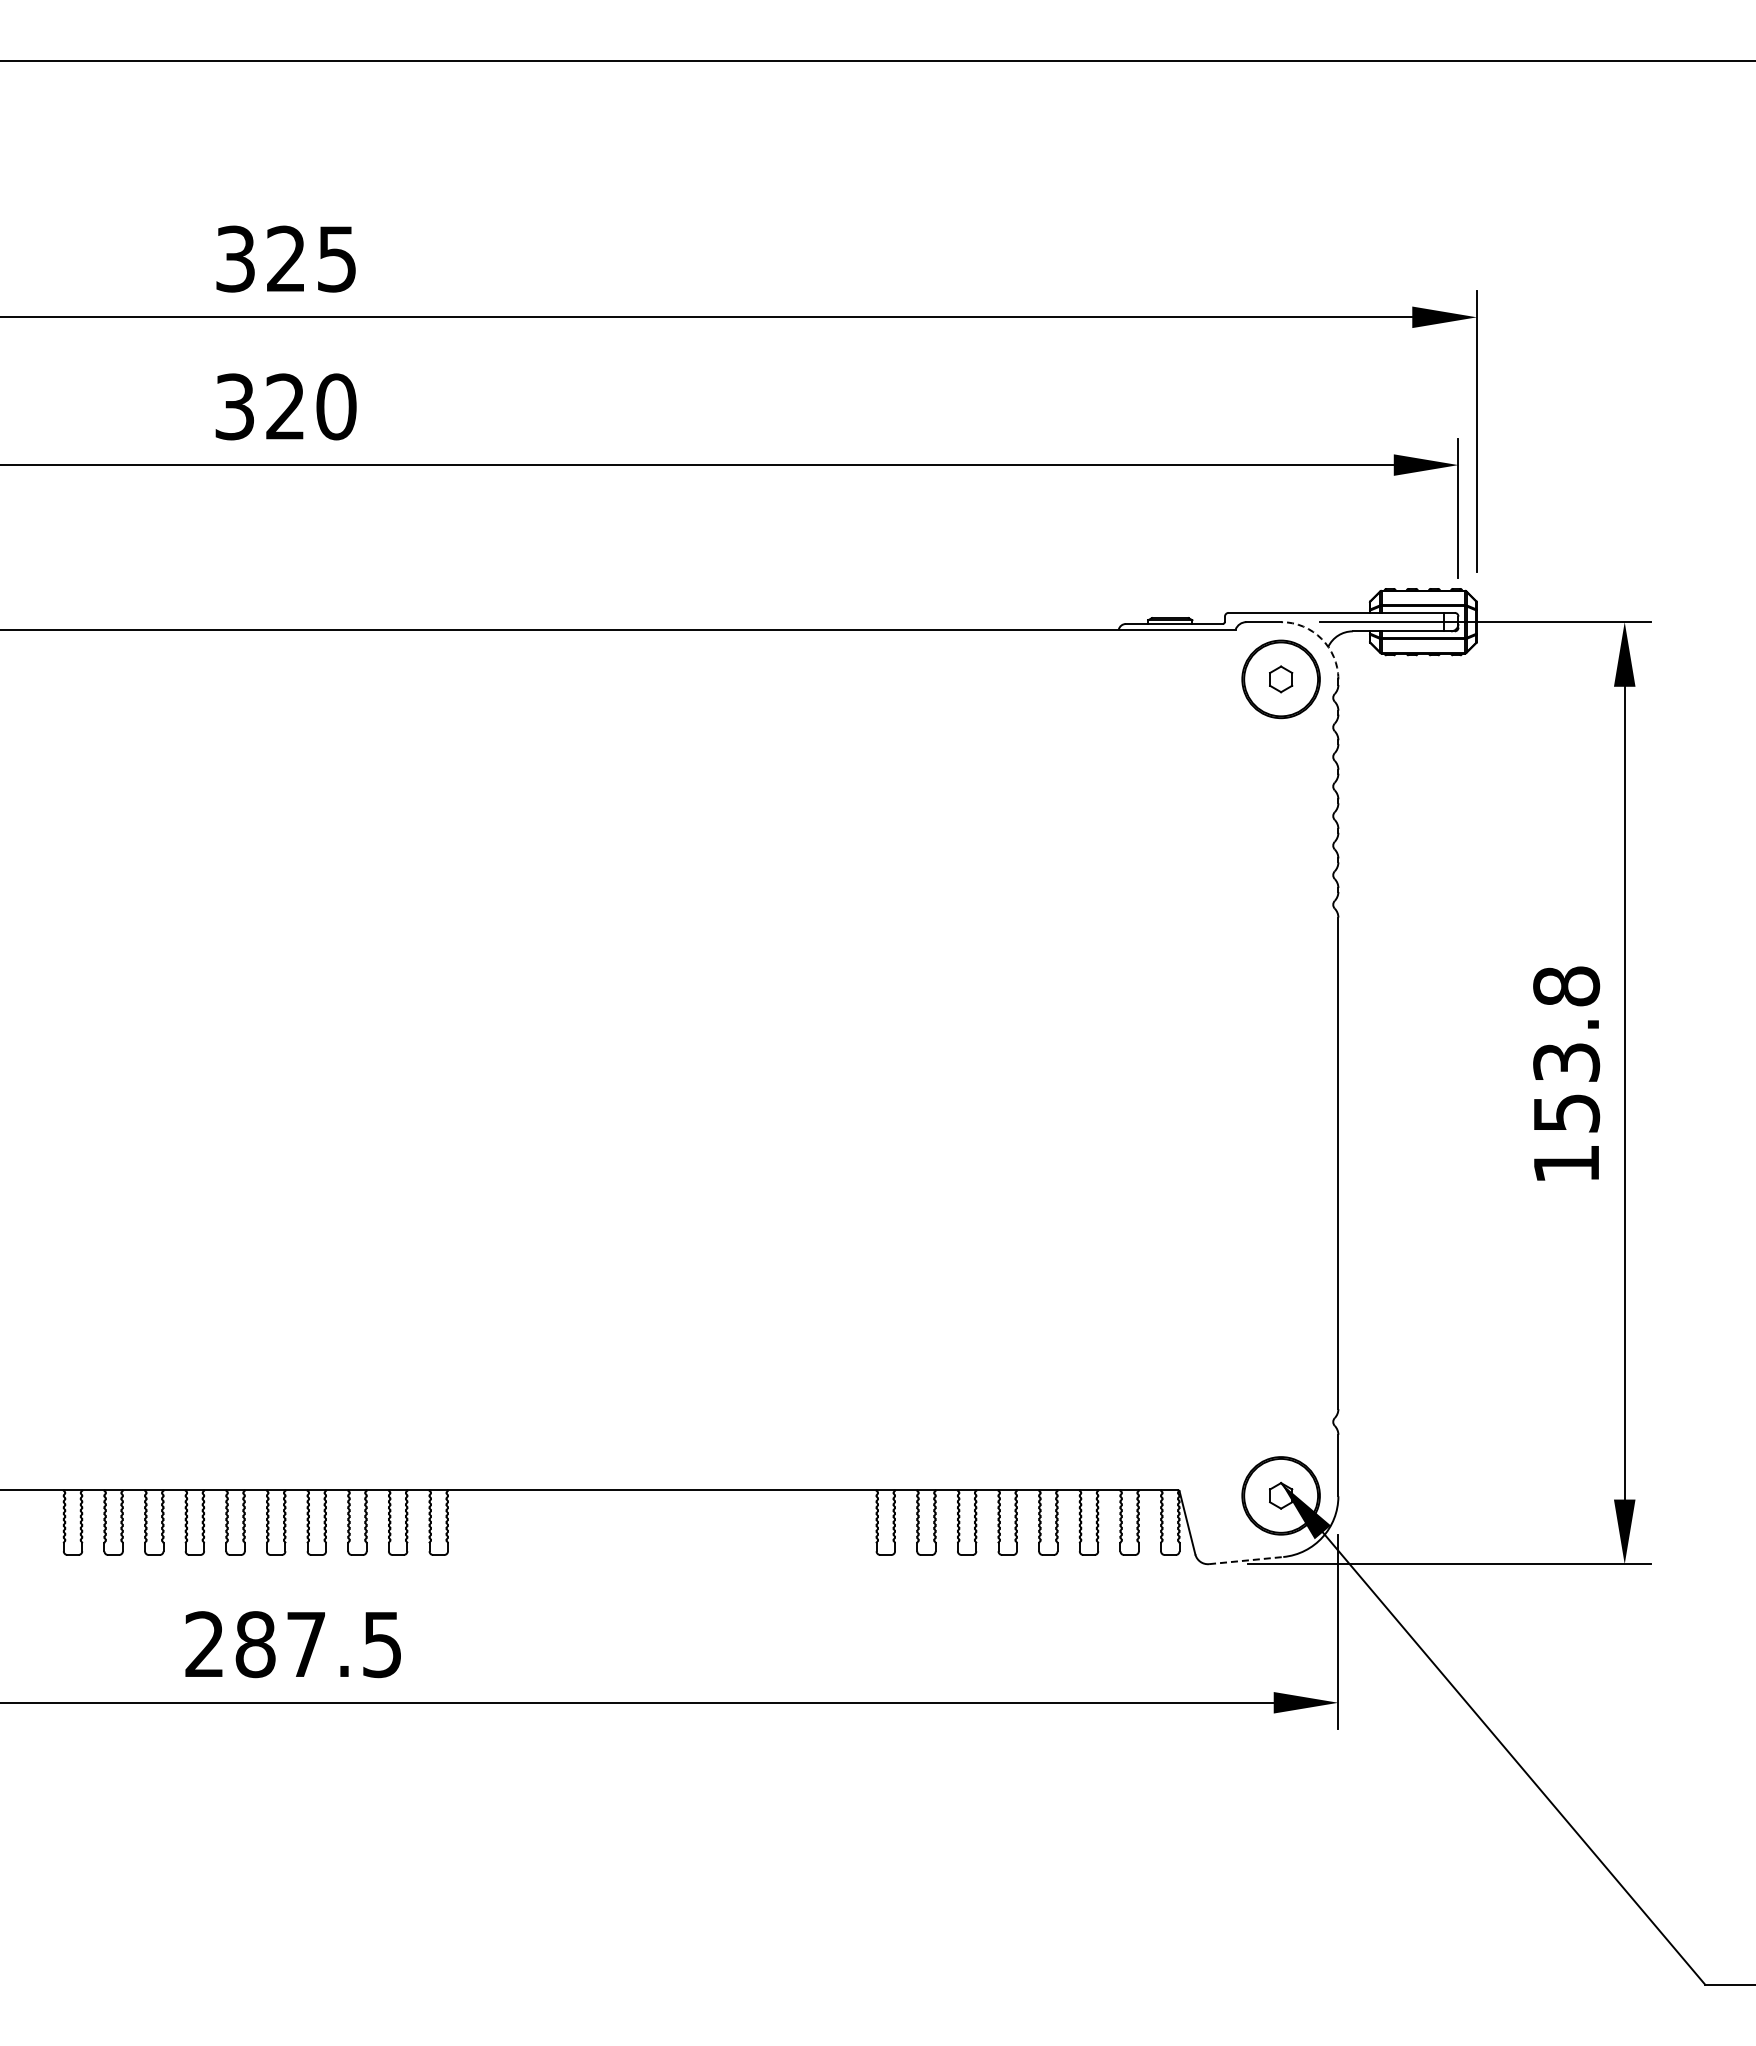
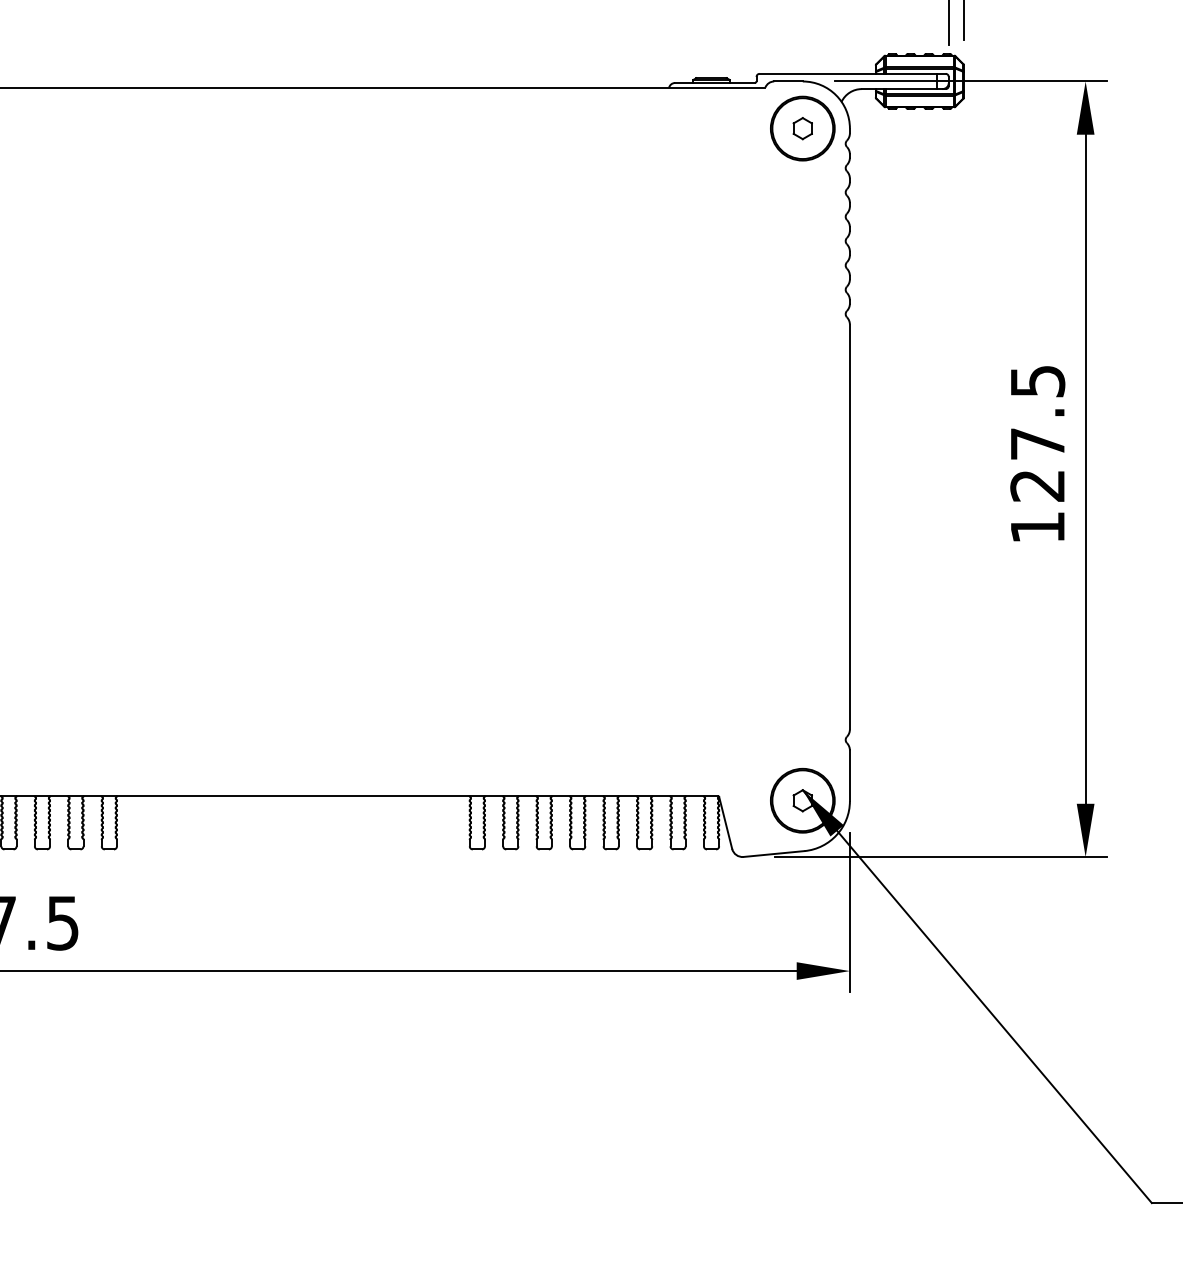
arc: (1321, 638) -> (836, 94), dashed -> solid
text: (1566, 1049) -> (1037, 433), 153.8 -> 127.5
line: (1246, 1560) -> (774, 853), dashed -> solid

